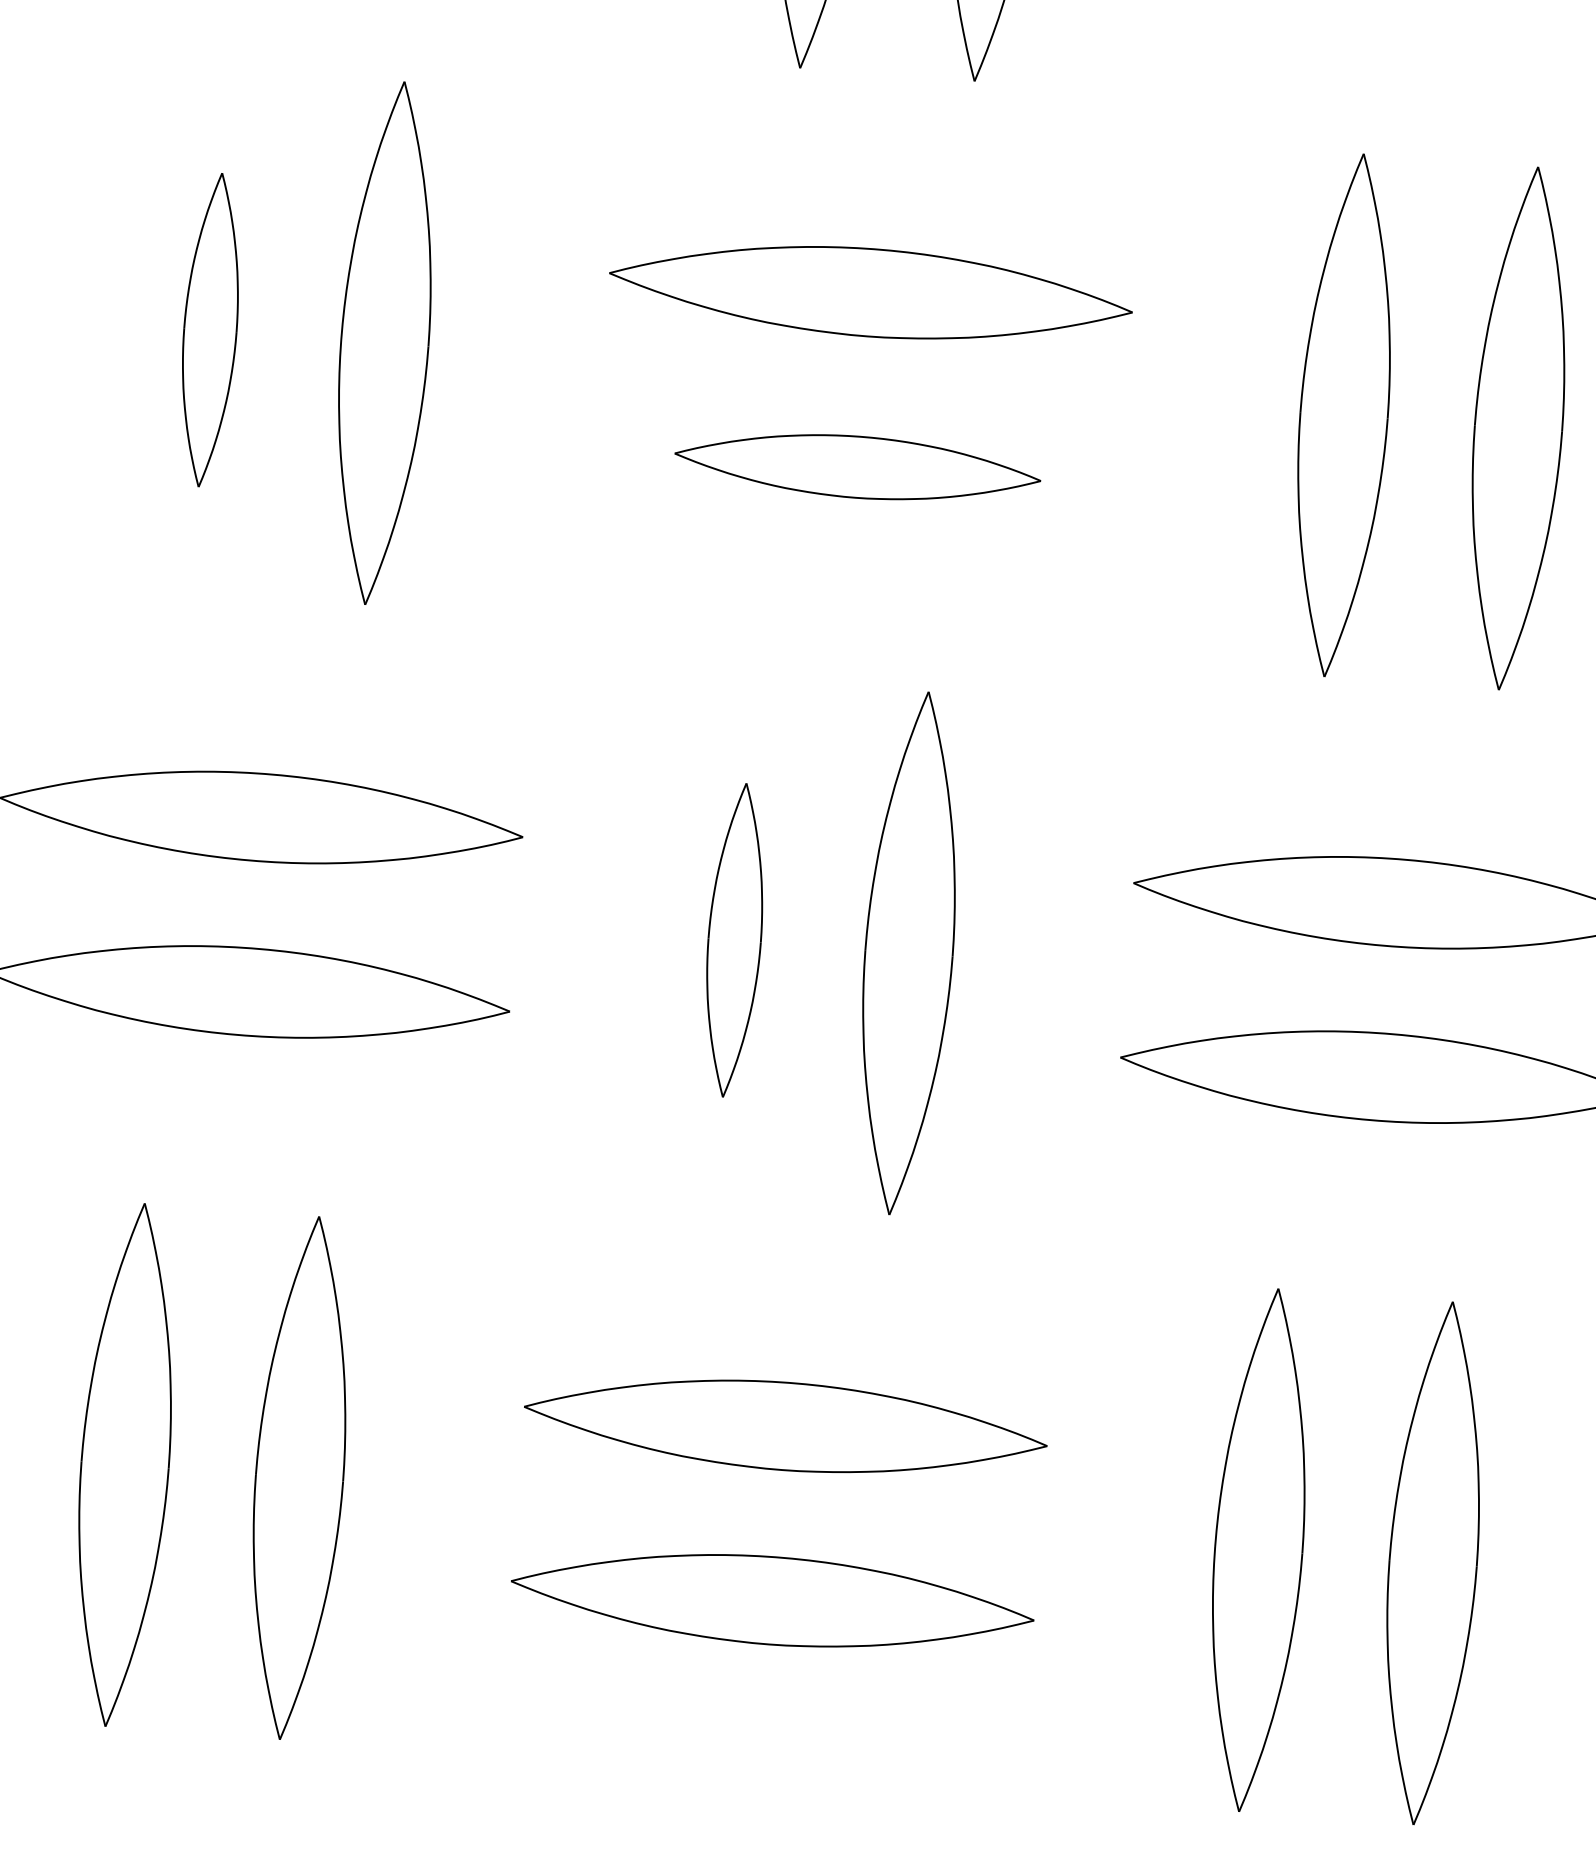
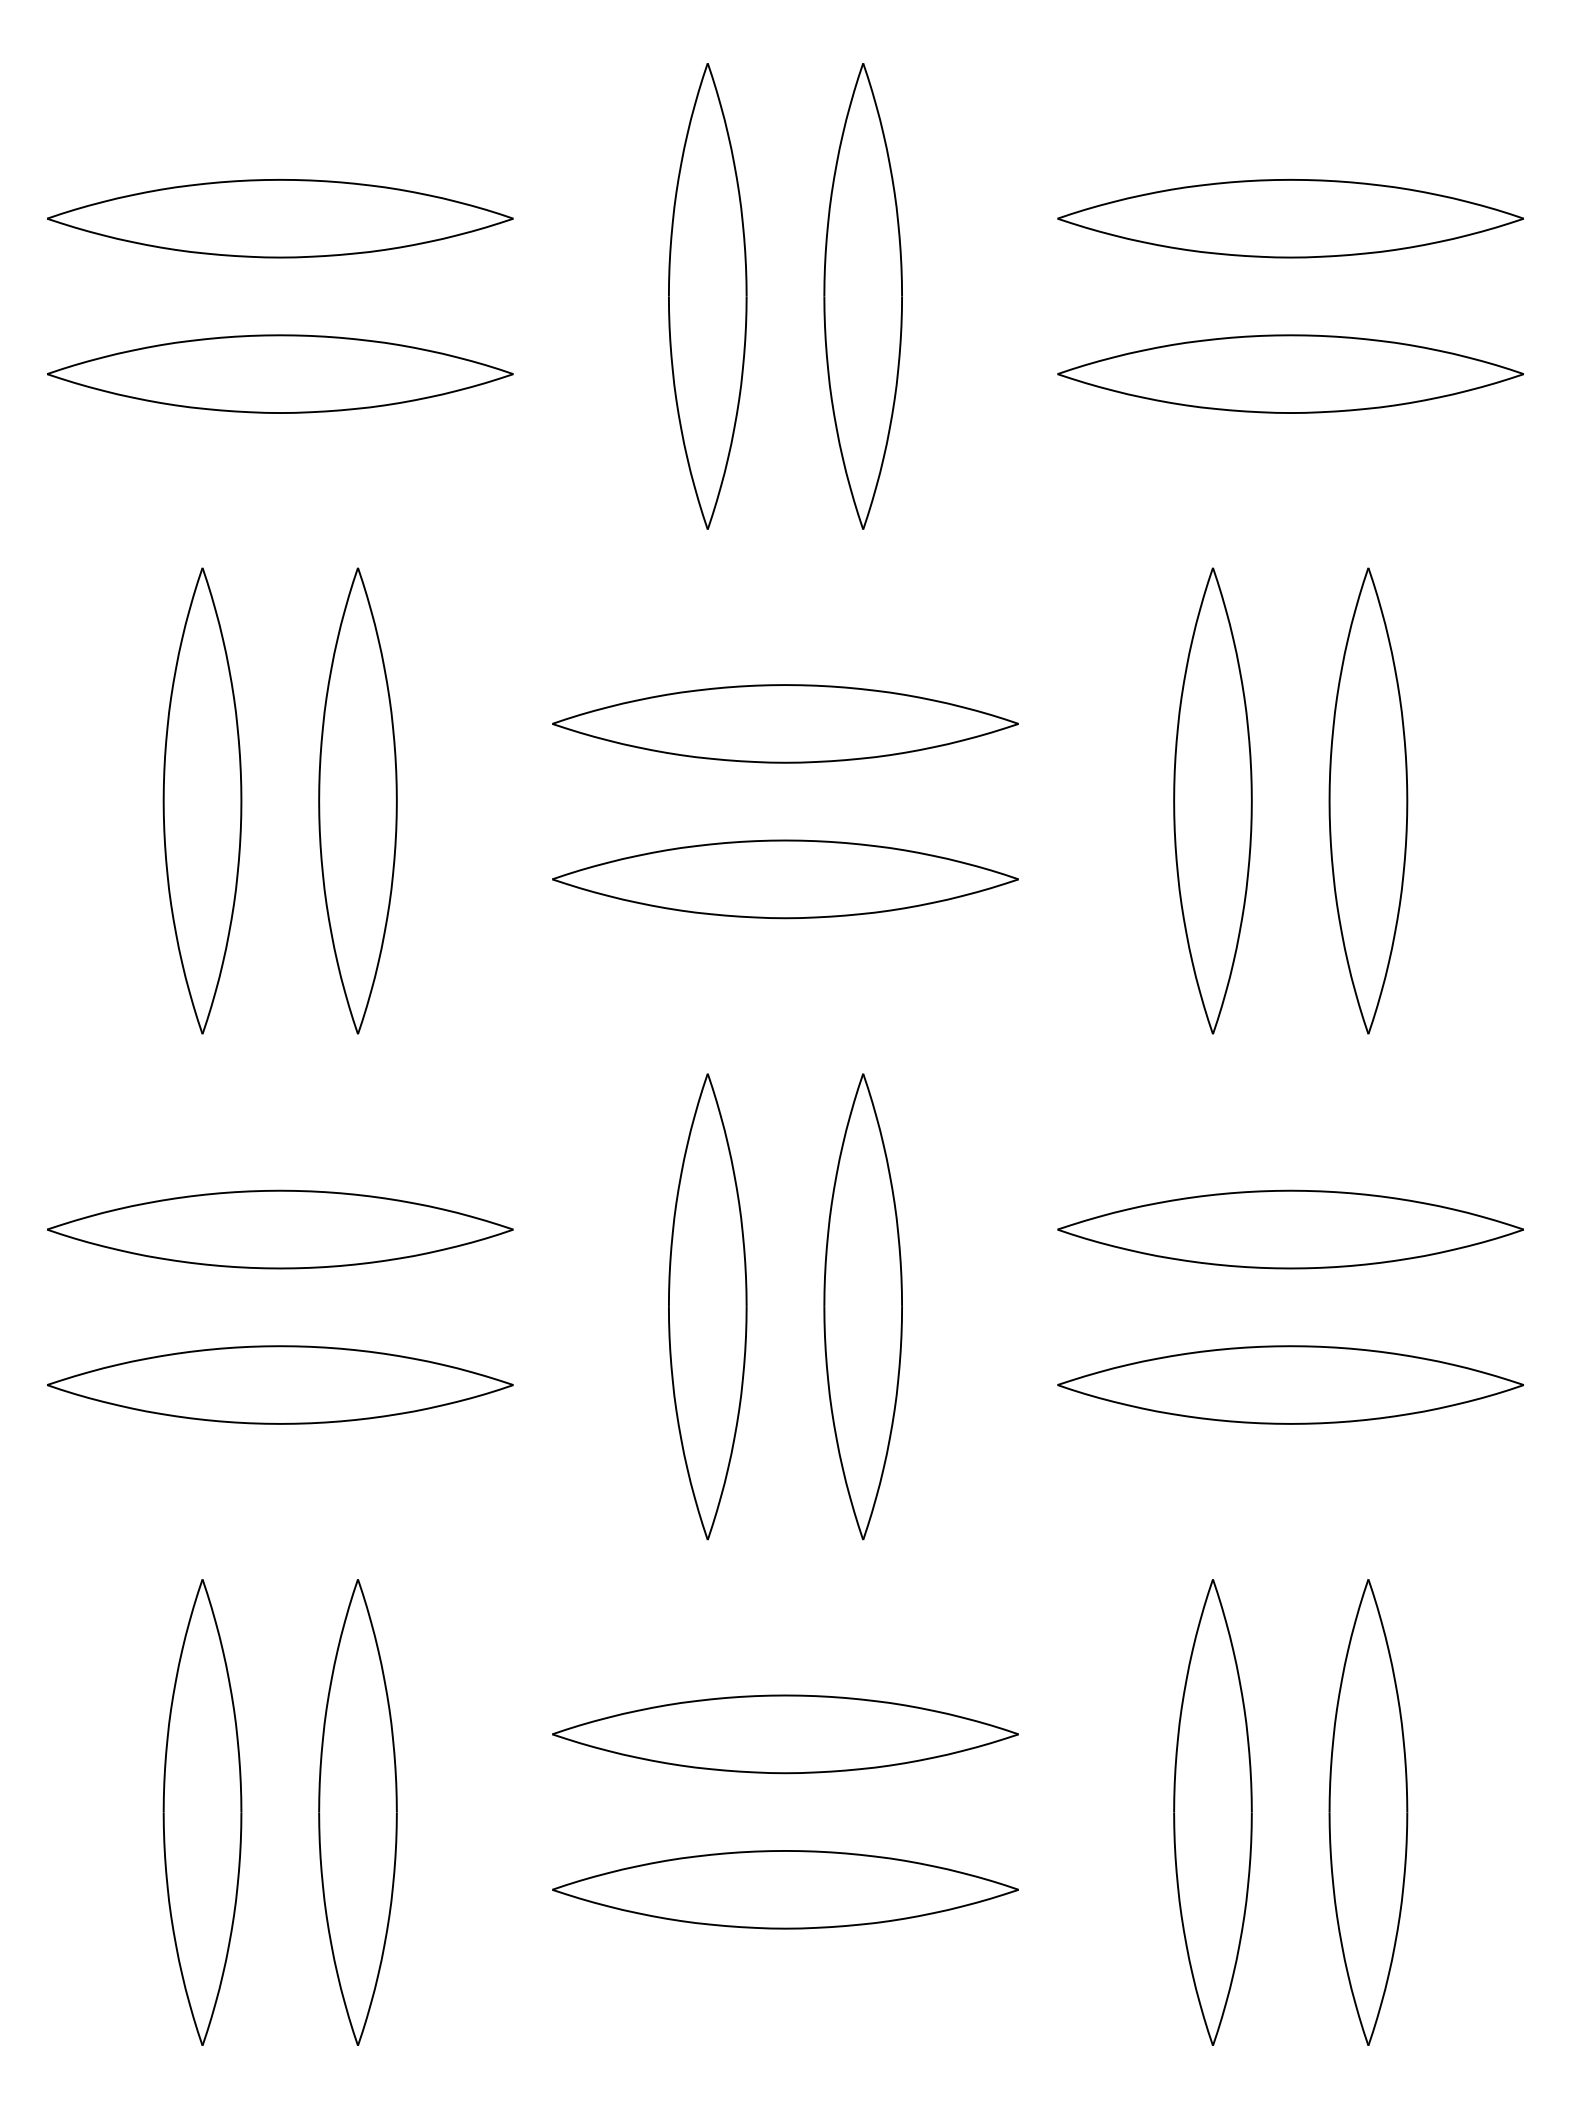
part: (210, 329) -> (202, 800), size x1.67
part: (857, 467) -> (785, 879), size x1.43
part: (734, 939) -> (707, 1306), size x1.67

